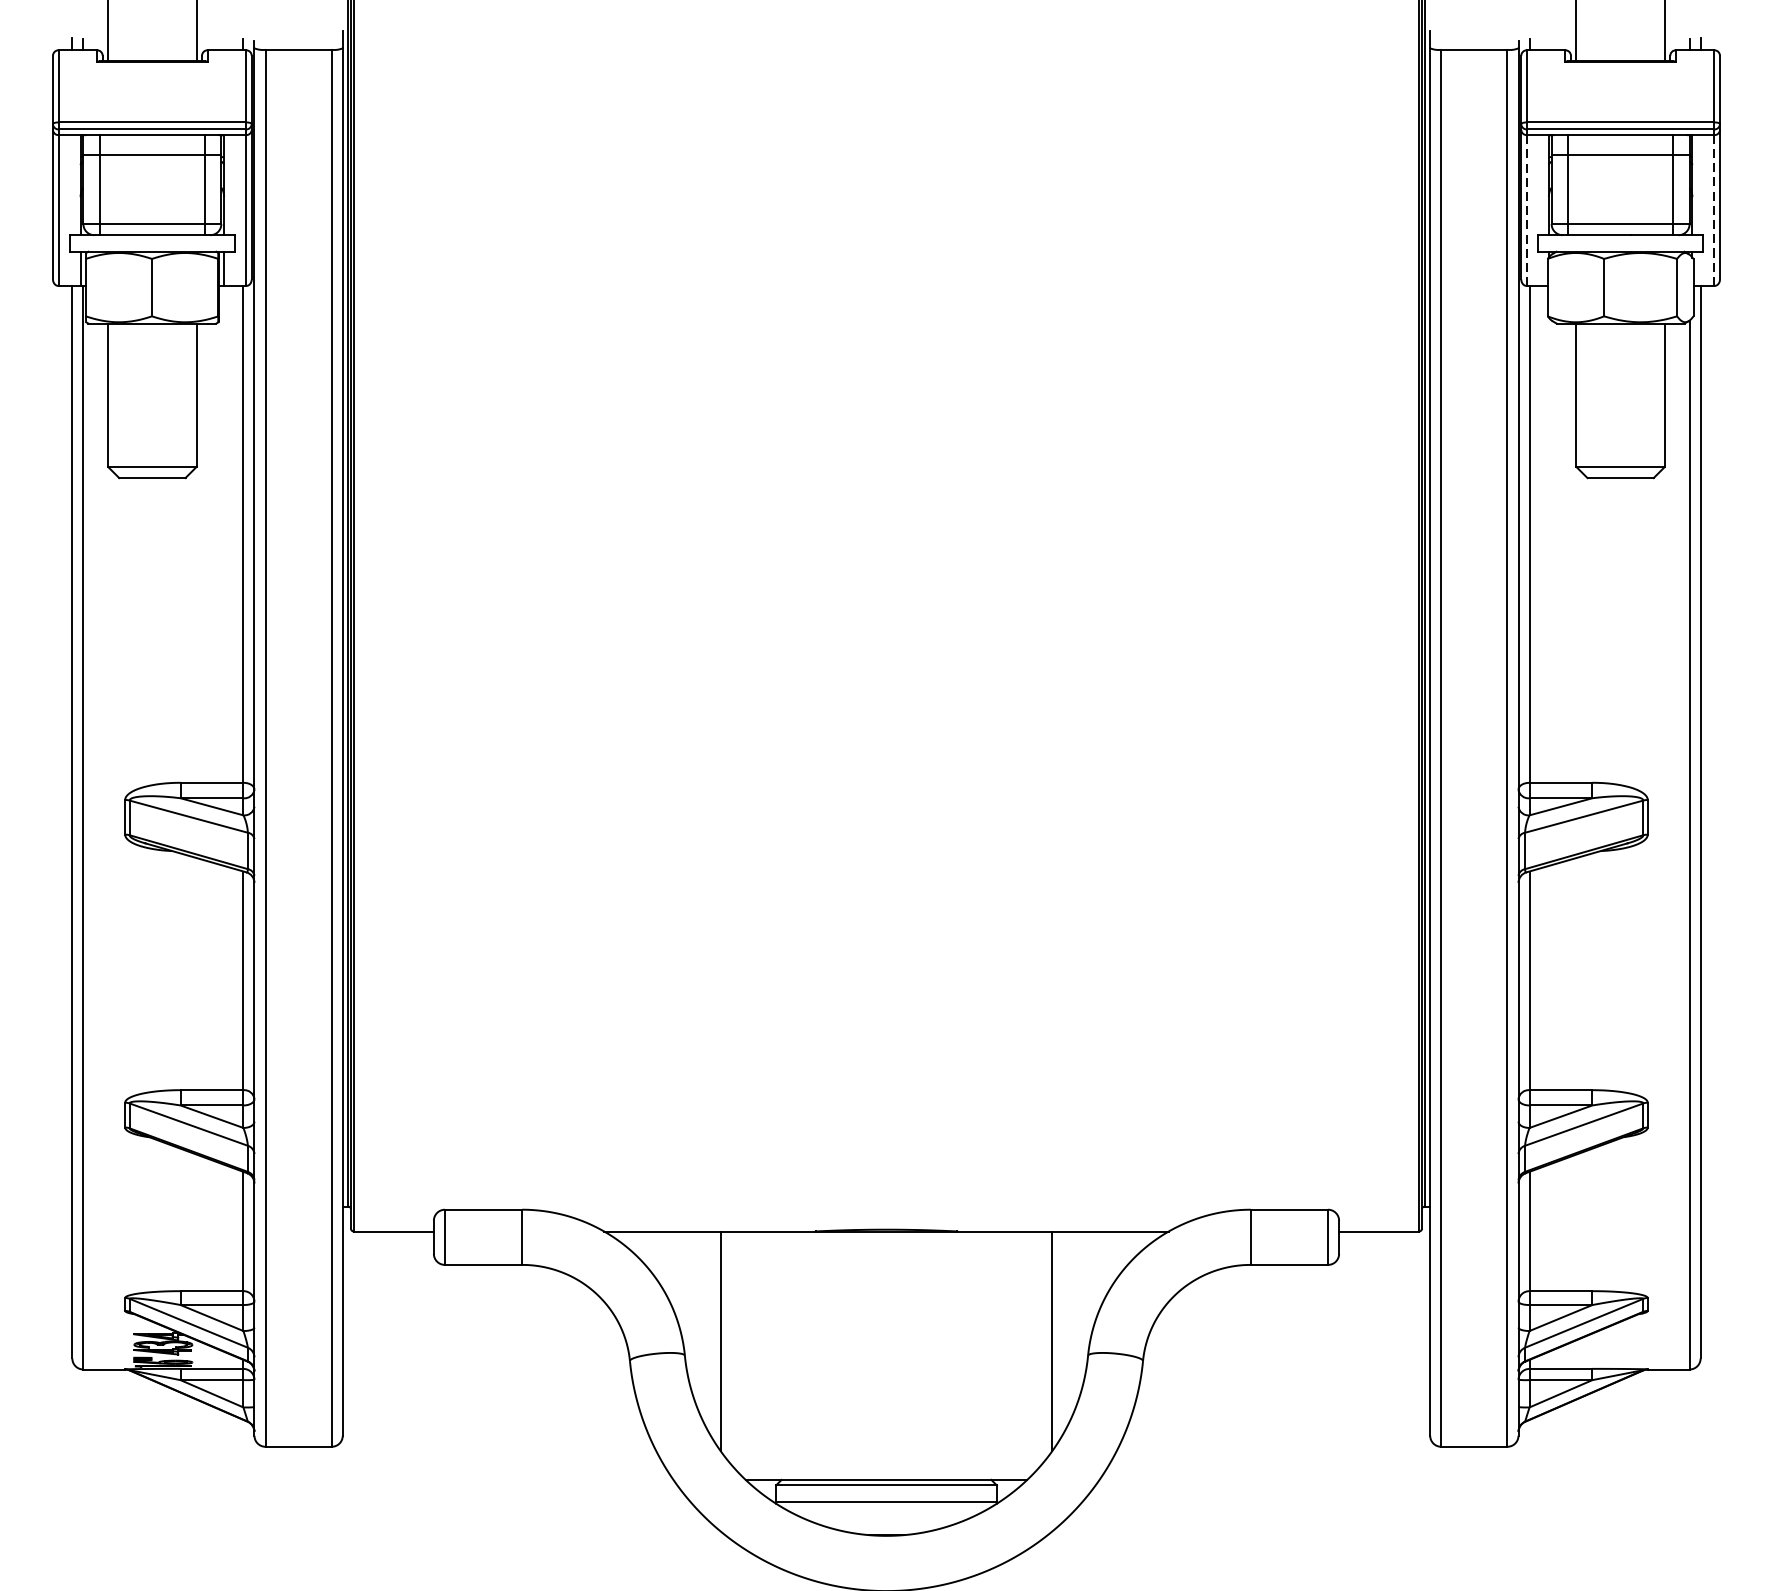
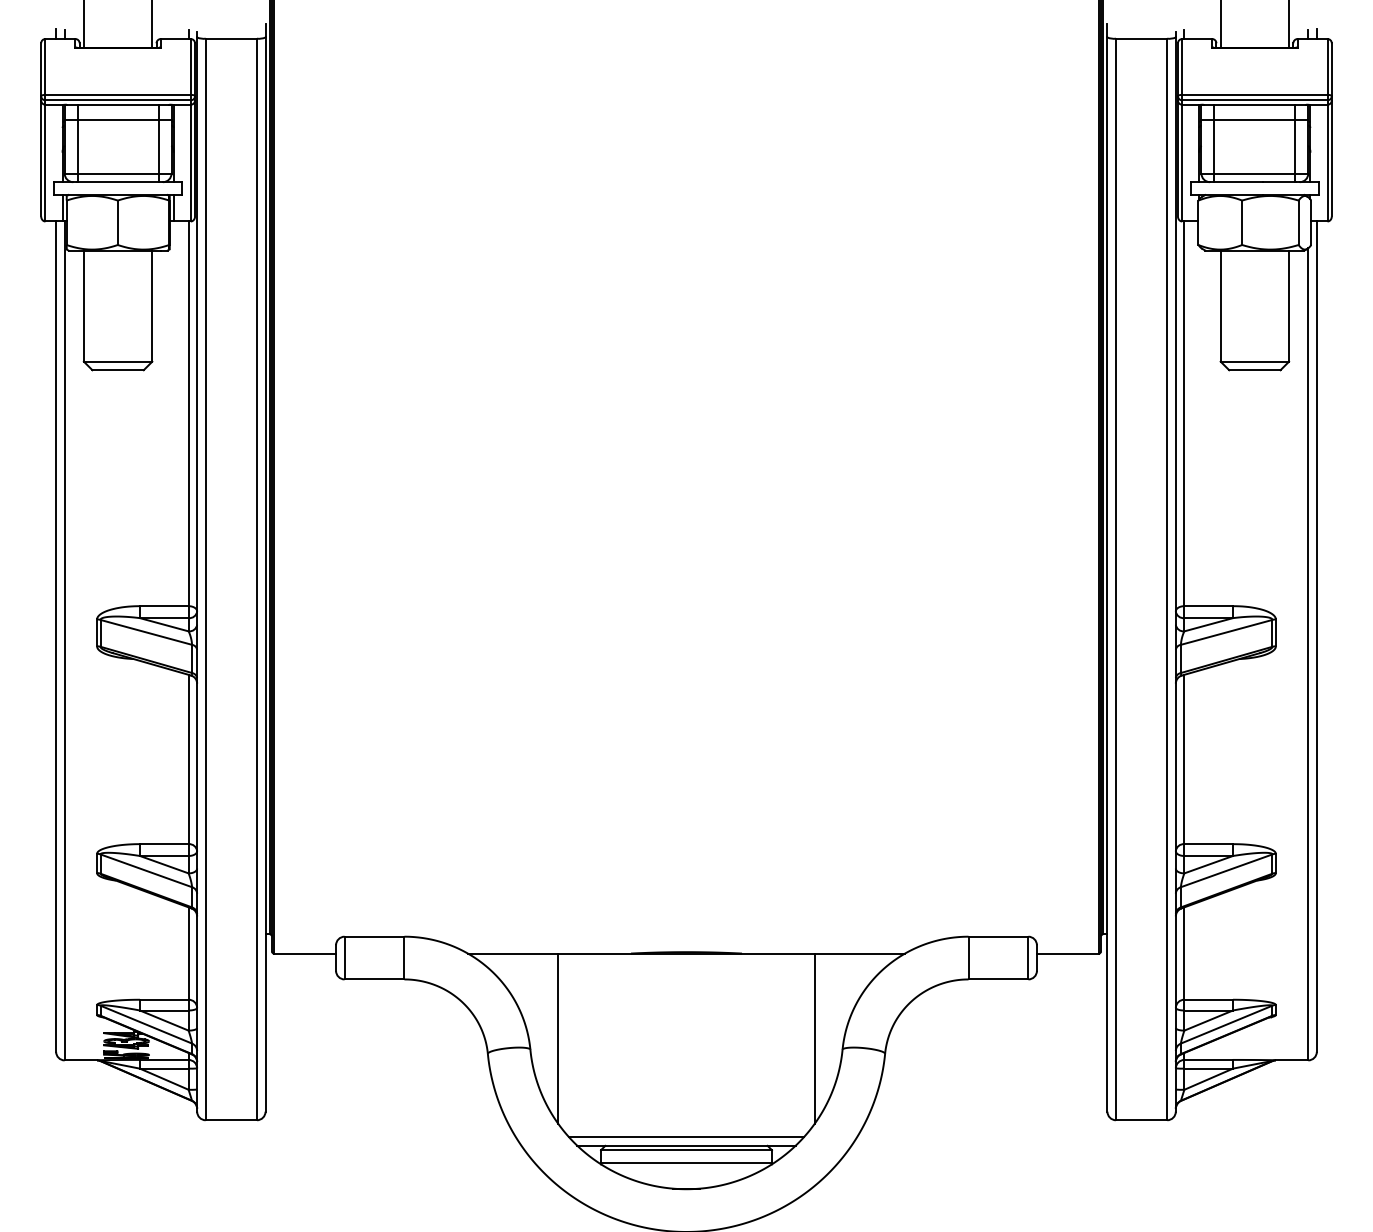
line: (1714, 209) -> (1327, 162), dashed -> solid
line: (1527, 211) -> (1182, 163), dashed -> solid
line: (886, 1469) -> (686, 1137), added

